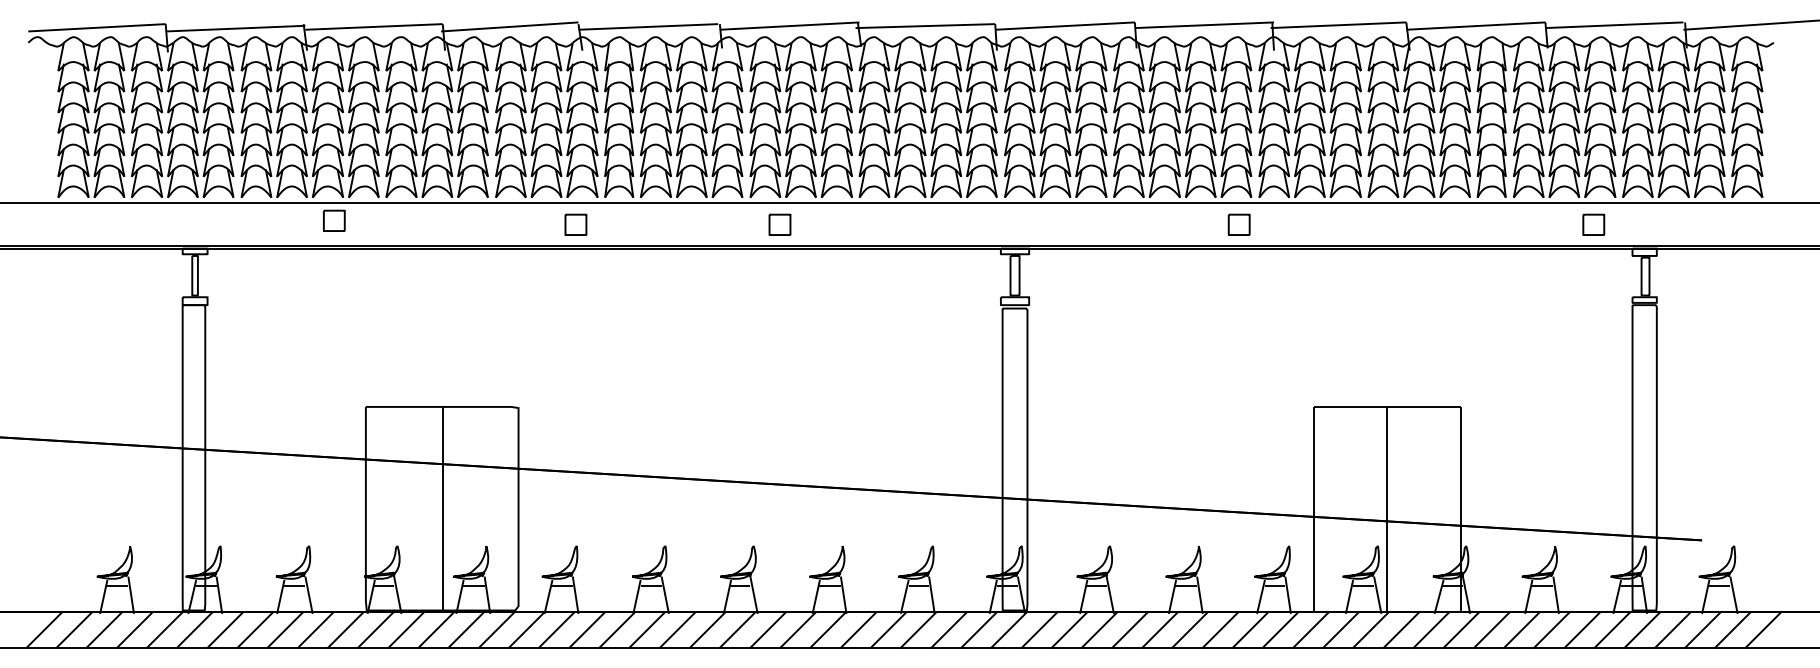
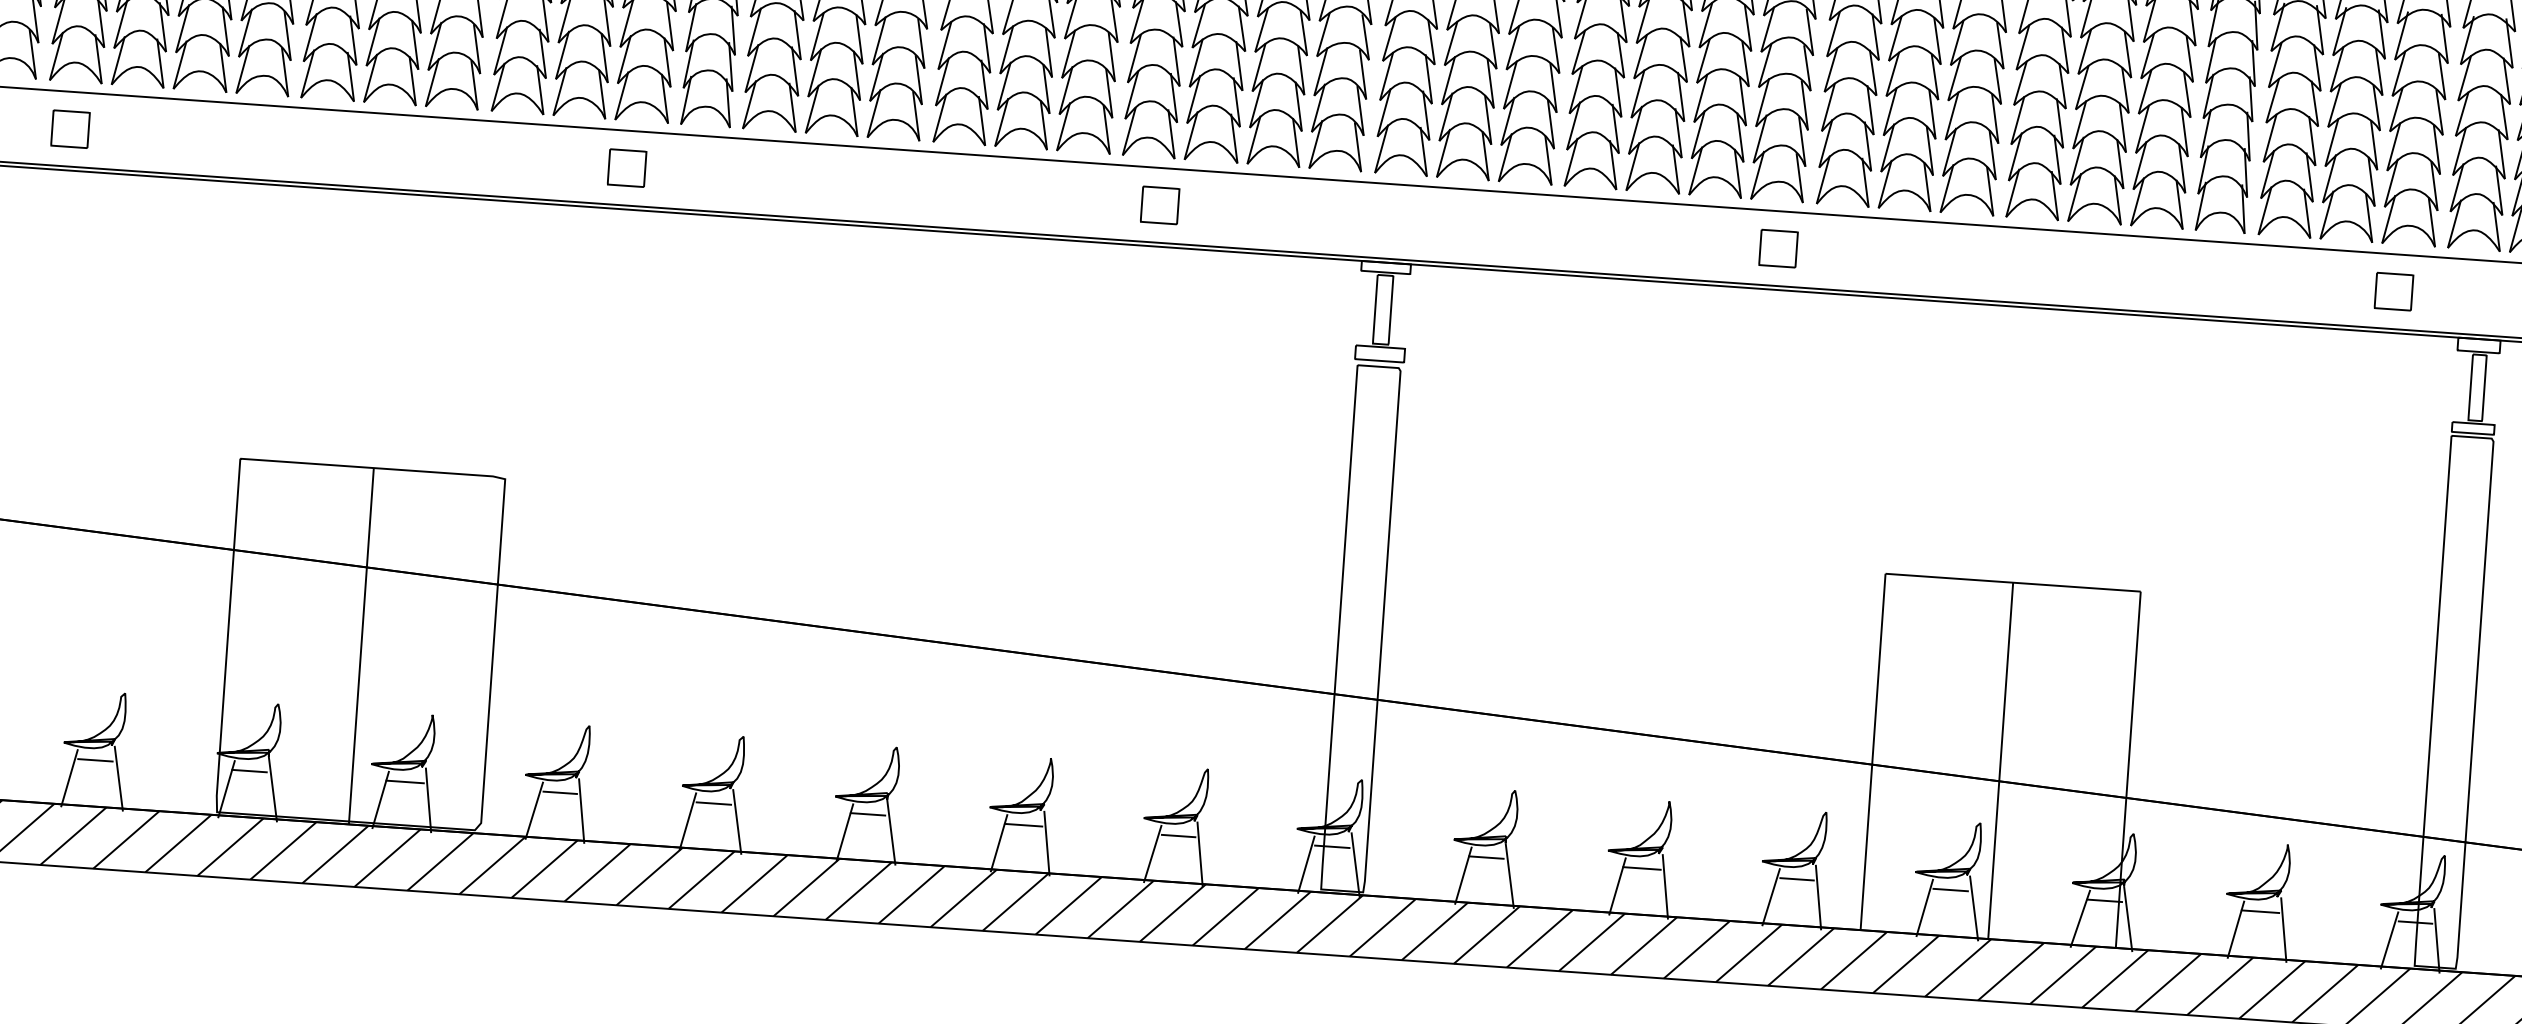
part: (334, 220) -> (70, 128), moved
part: (779, 224) -> (1159, 204), moved

